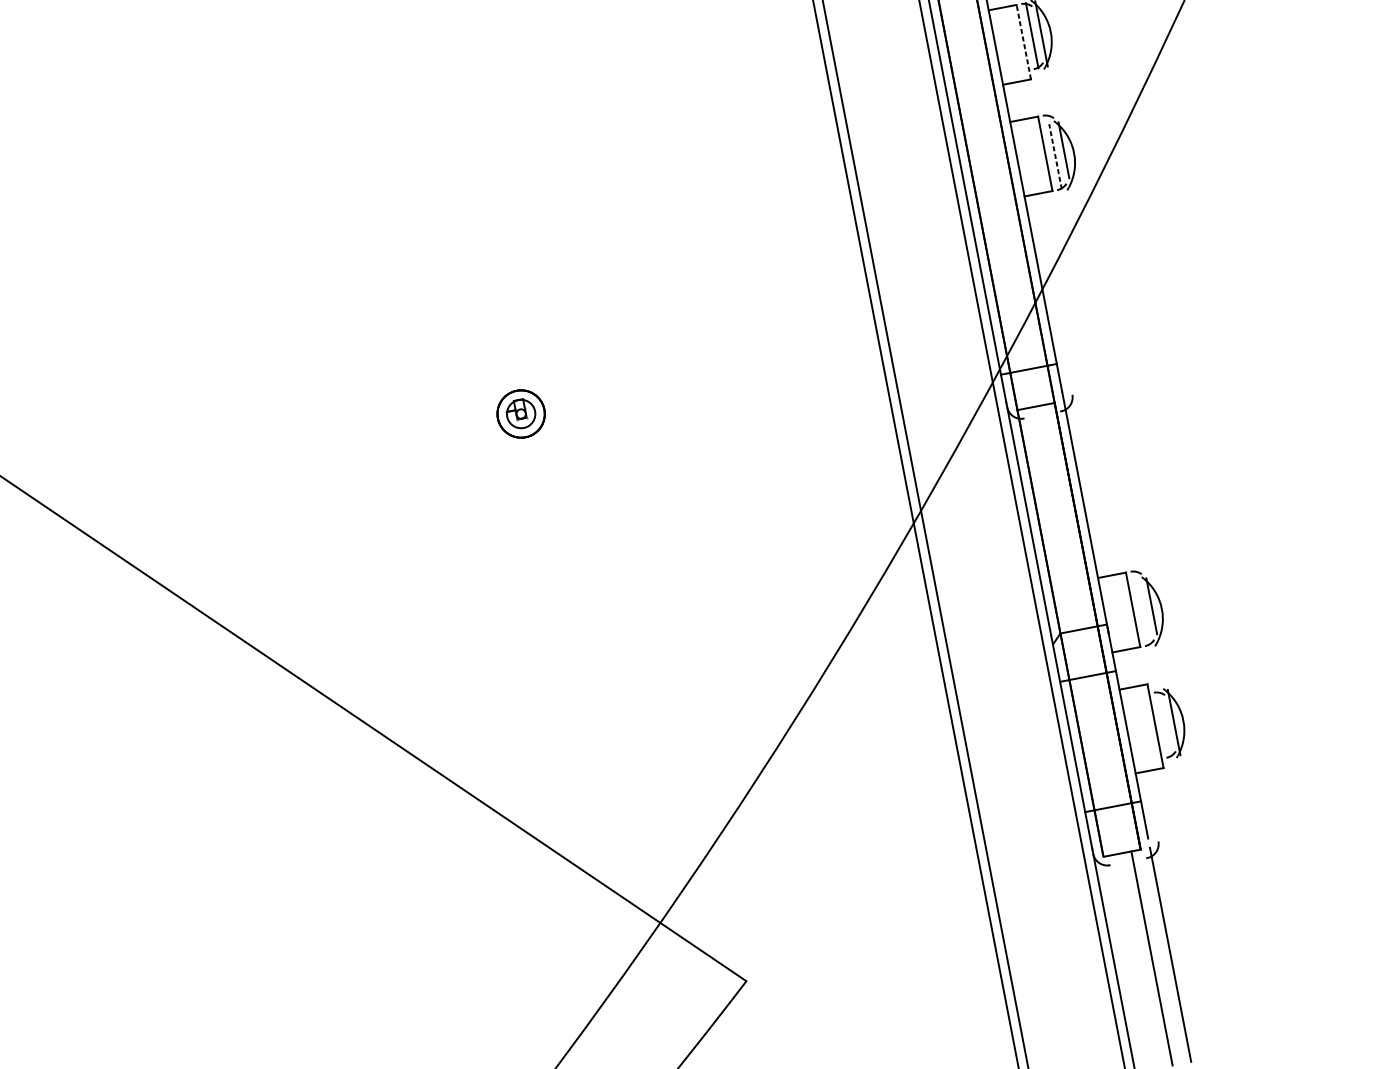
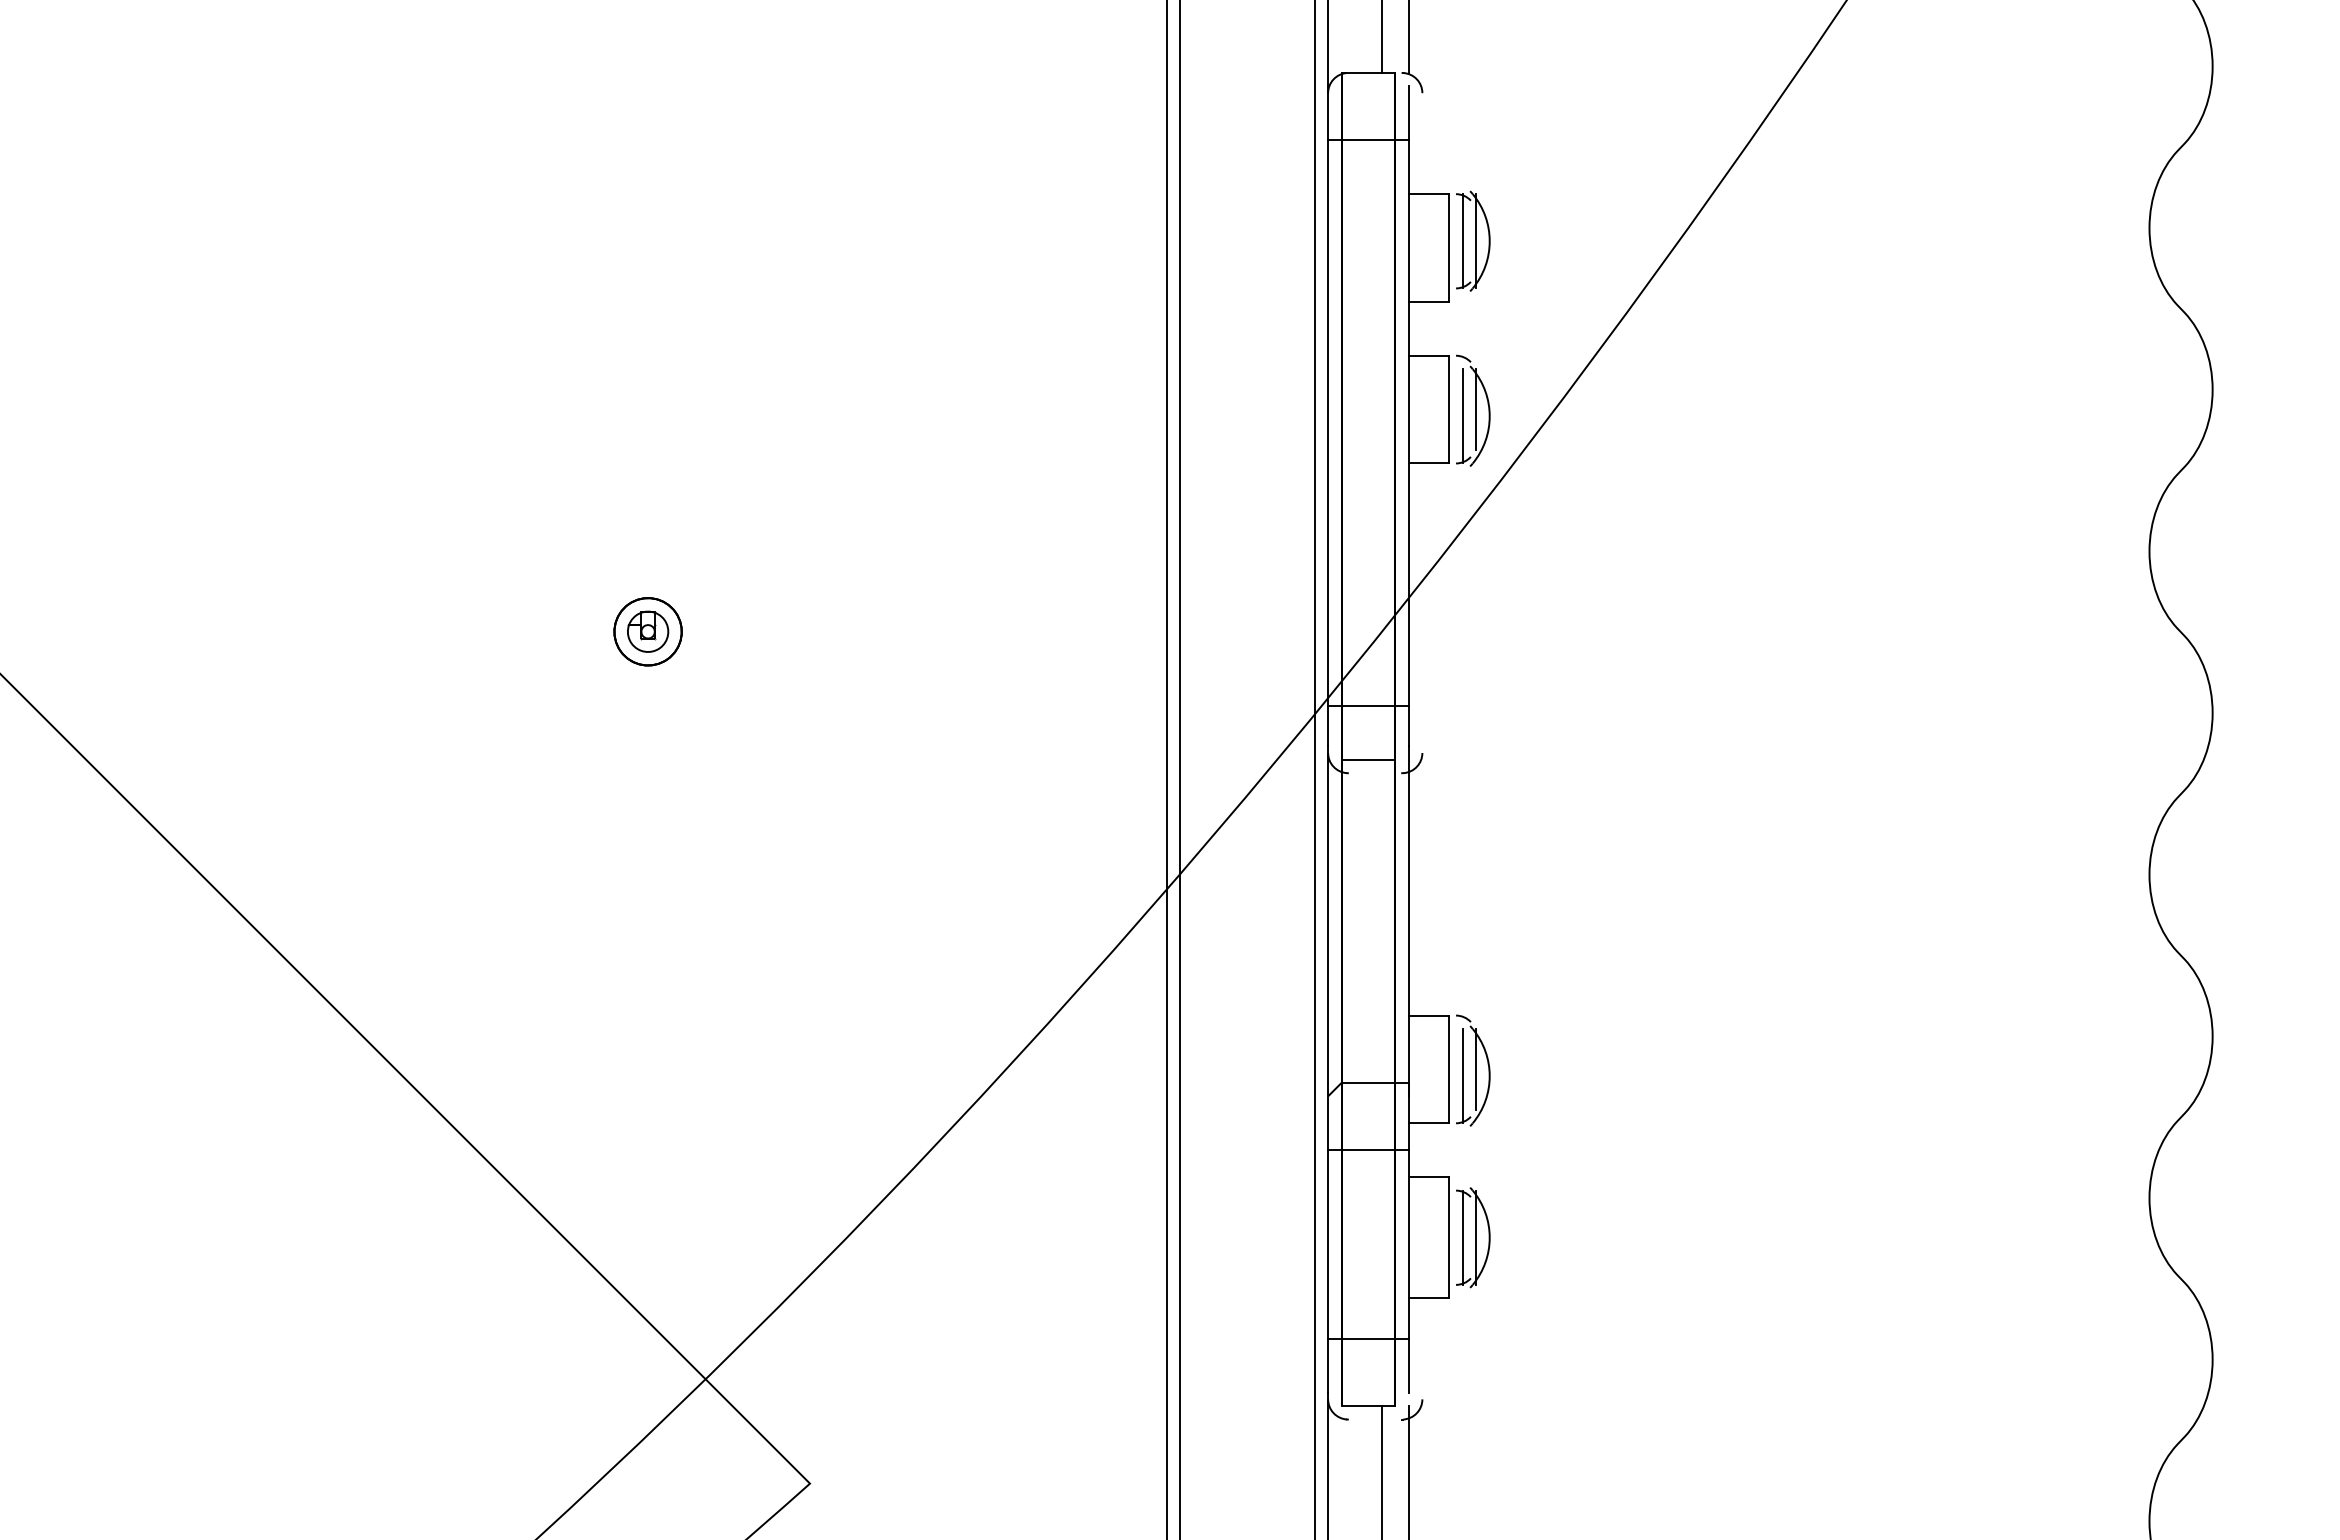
line: (1023, 42) -> (1449, 248), dashed -> solid
line: (1055, 156) -> (1462, 415), dashed -> solid
line: (1143, 612) -> (1462, 1076), added
line: (1164, 724) -> (1462, 1237), added

